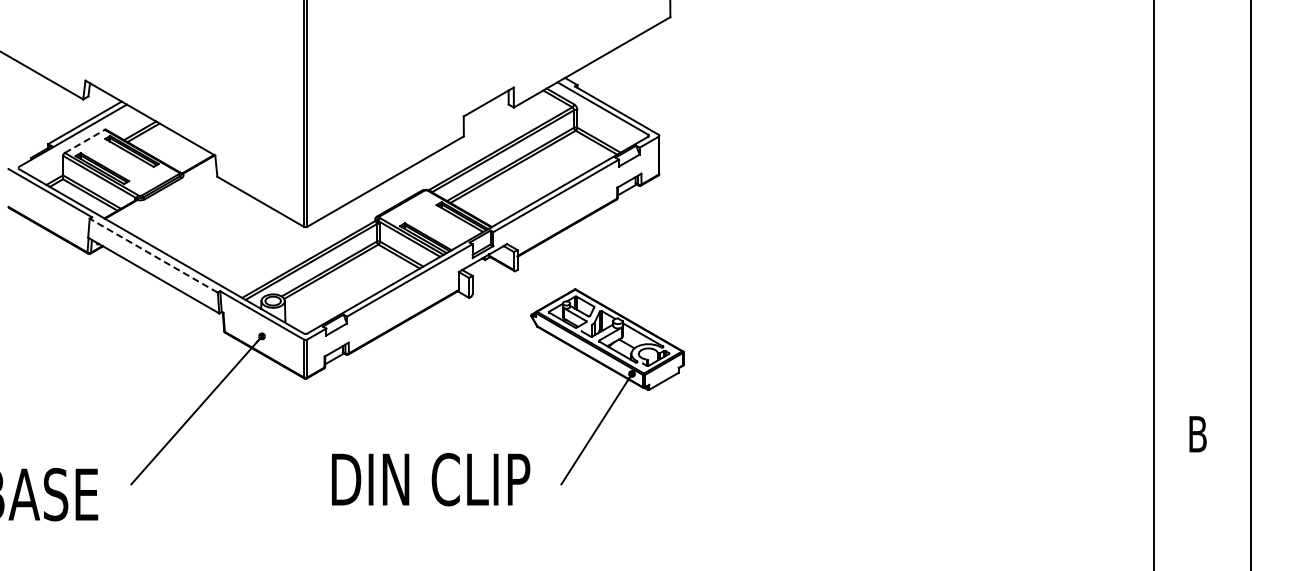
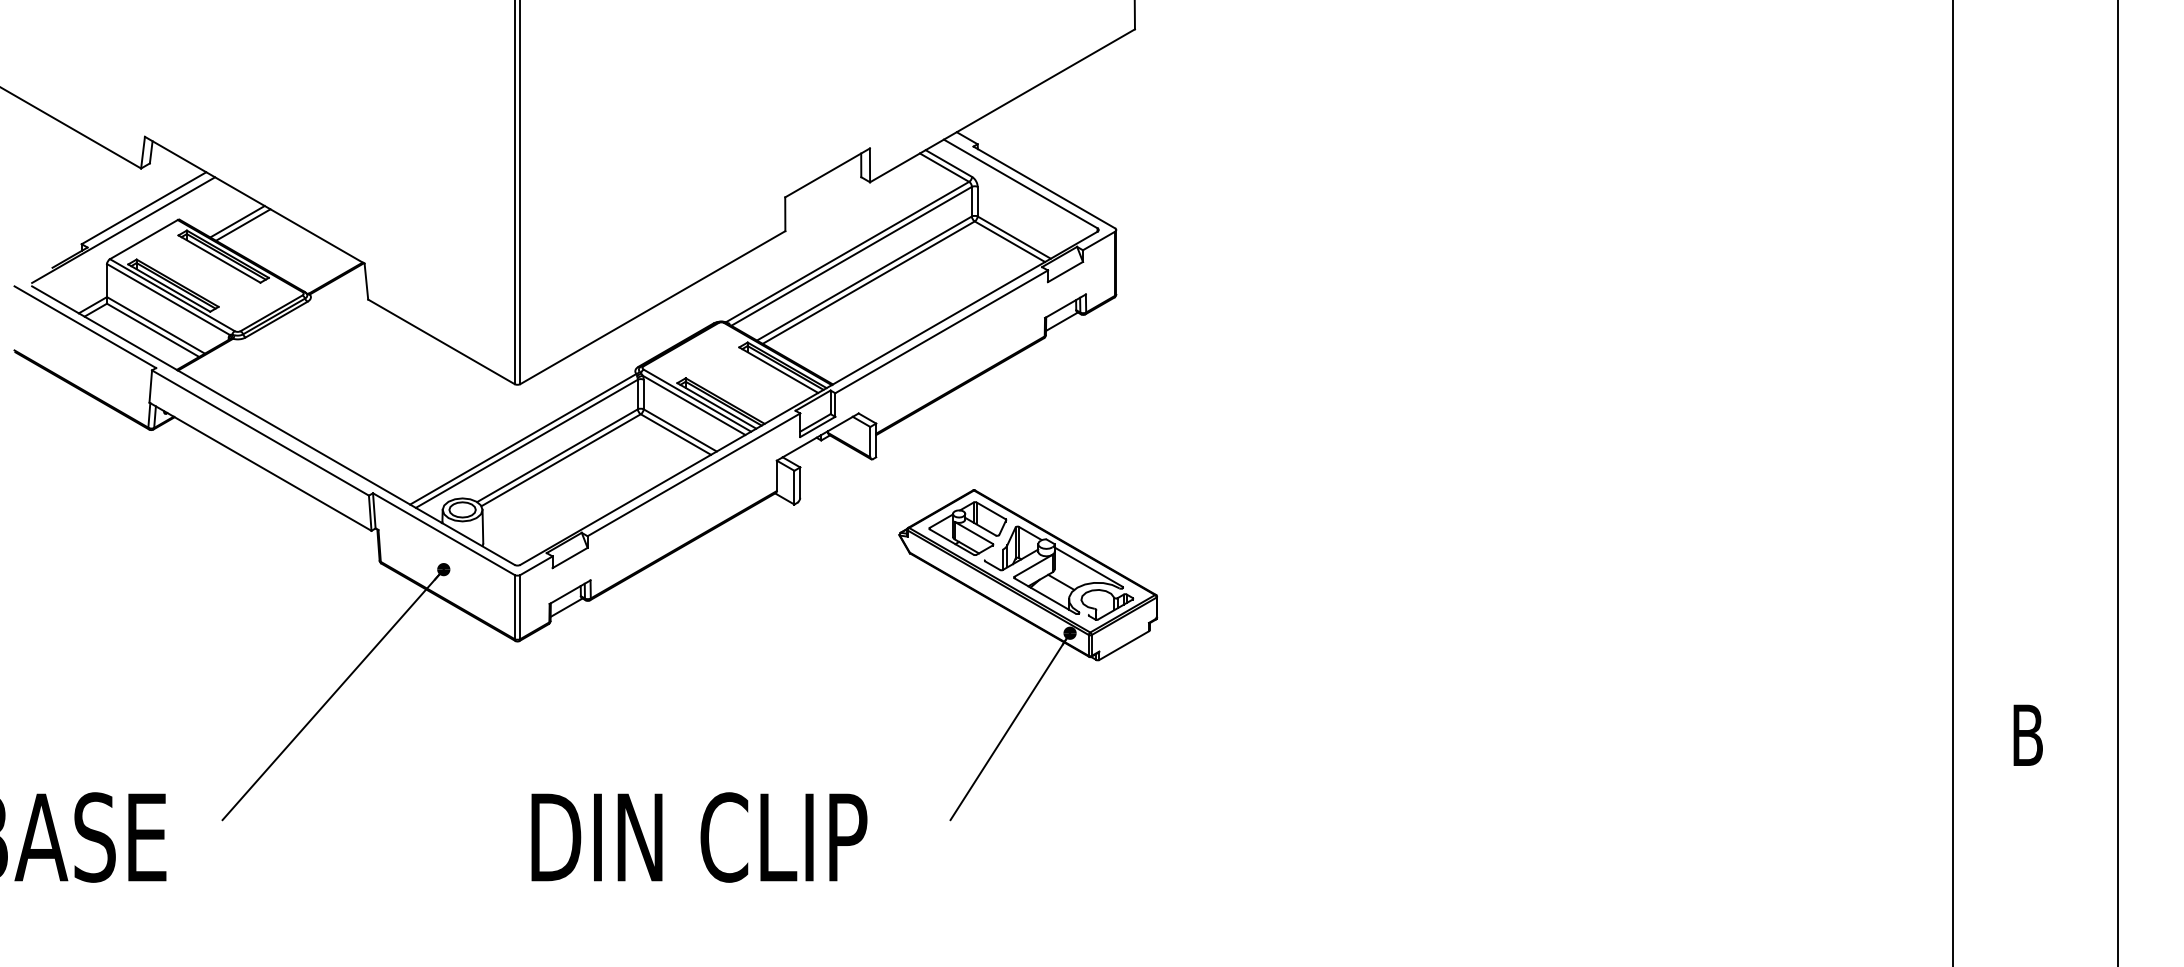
line: (85, 141) -> (144, 239), dashed -> solid
line: (153, 255) -> (260, 432), dashed -> solid
text: (431, 479) -> (700, 837), moved

